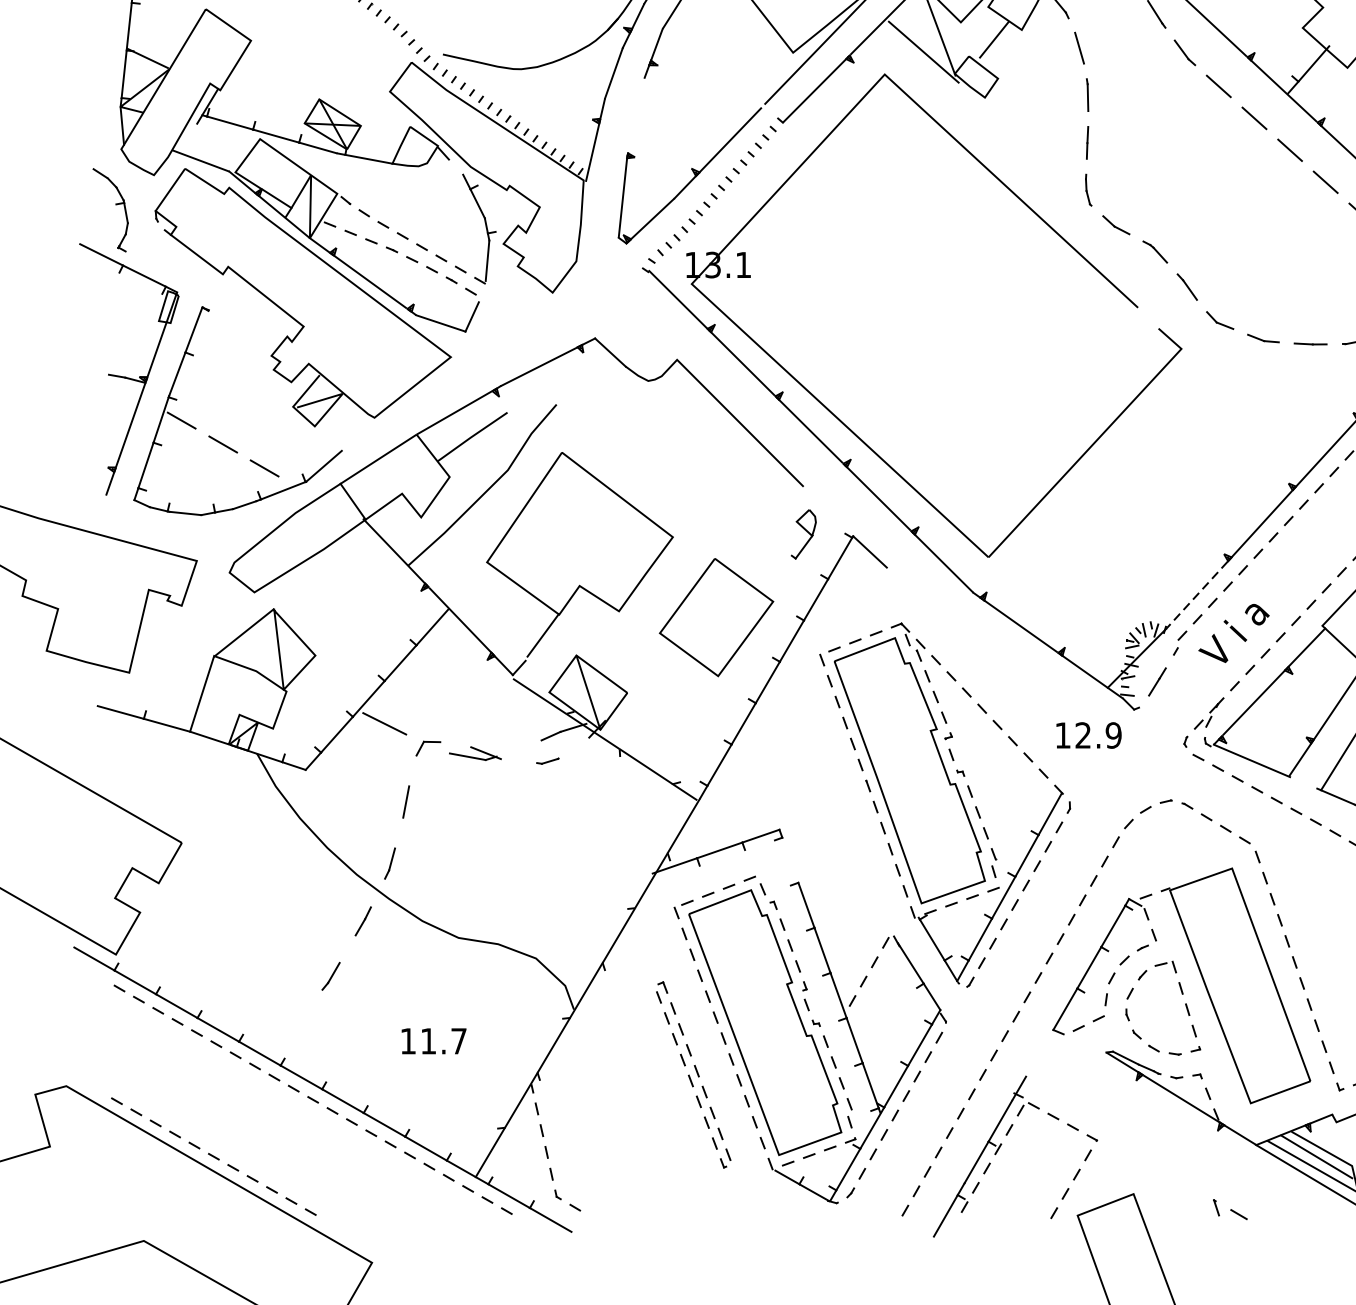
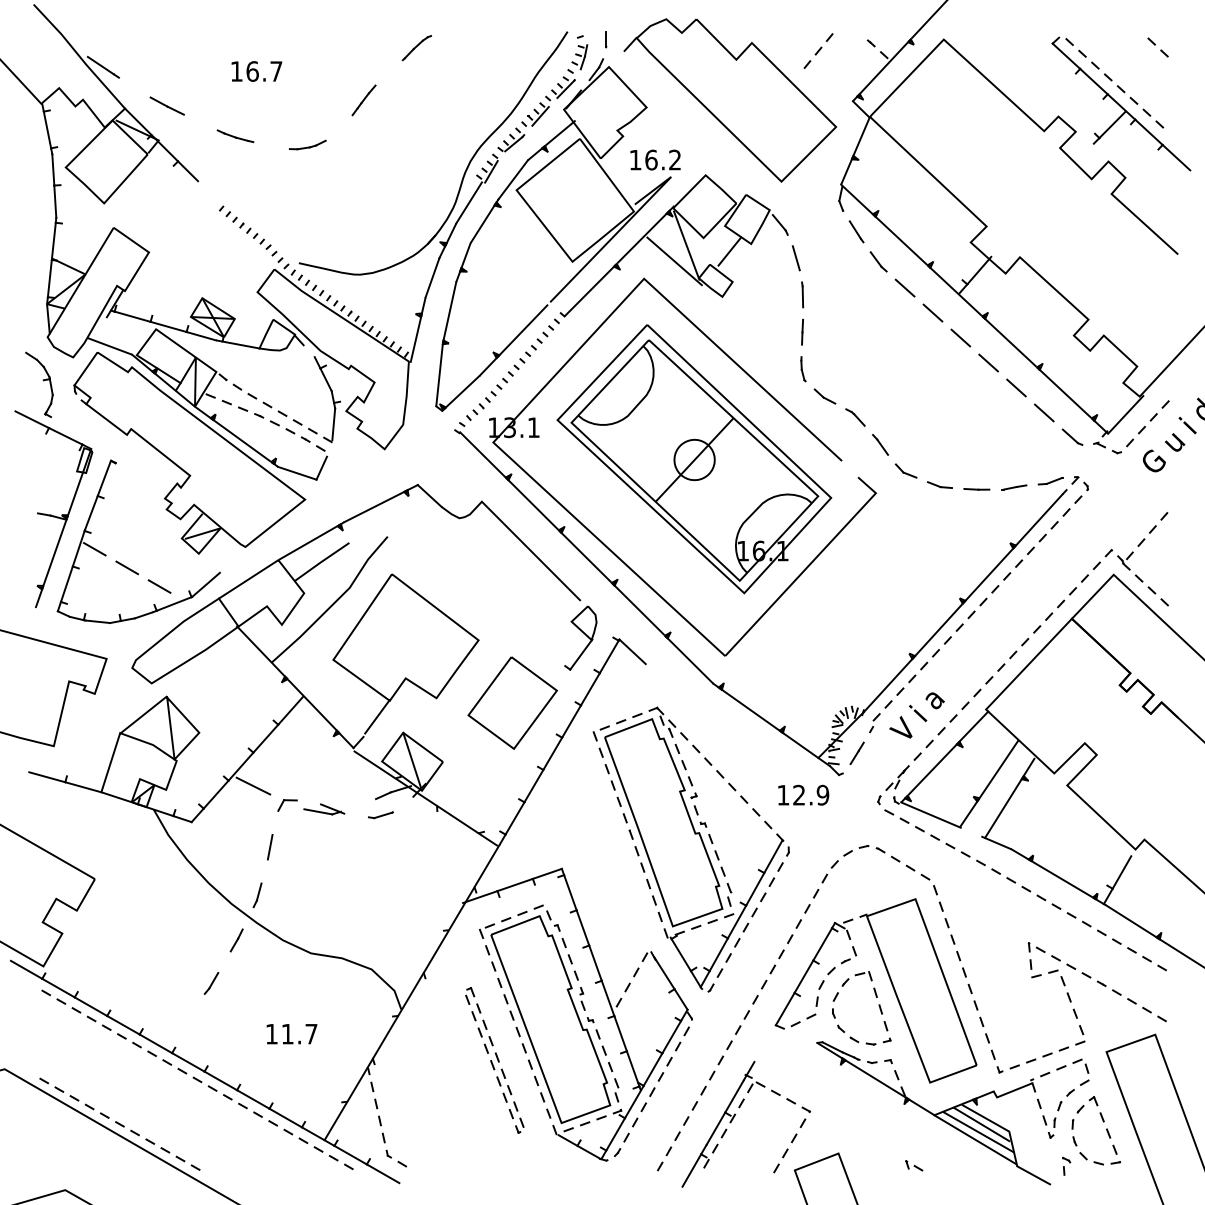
line: (635, 115) -> (449, 310), added
part: (949, 305) -> (694, 459), added
part: (803, 533) -> (580, 637), size x1.67
line: (1196, 595) -> (887, 685), dashed -> solid
part: (547, 761) -> (380, 815), size x1.43
line: (790, 859) -> (570, 892), added
part: (1230, 1209) -> (914, 1165), size x0.62

